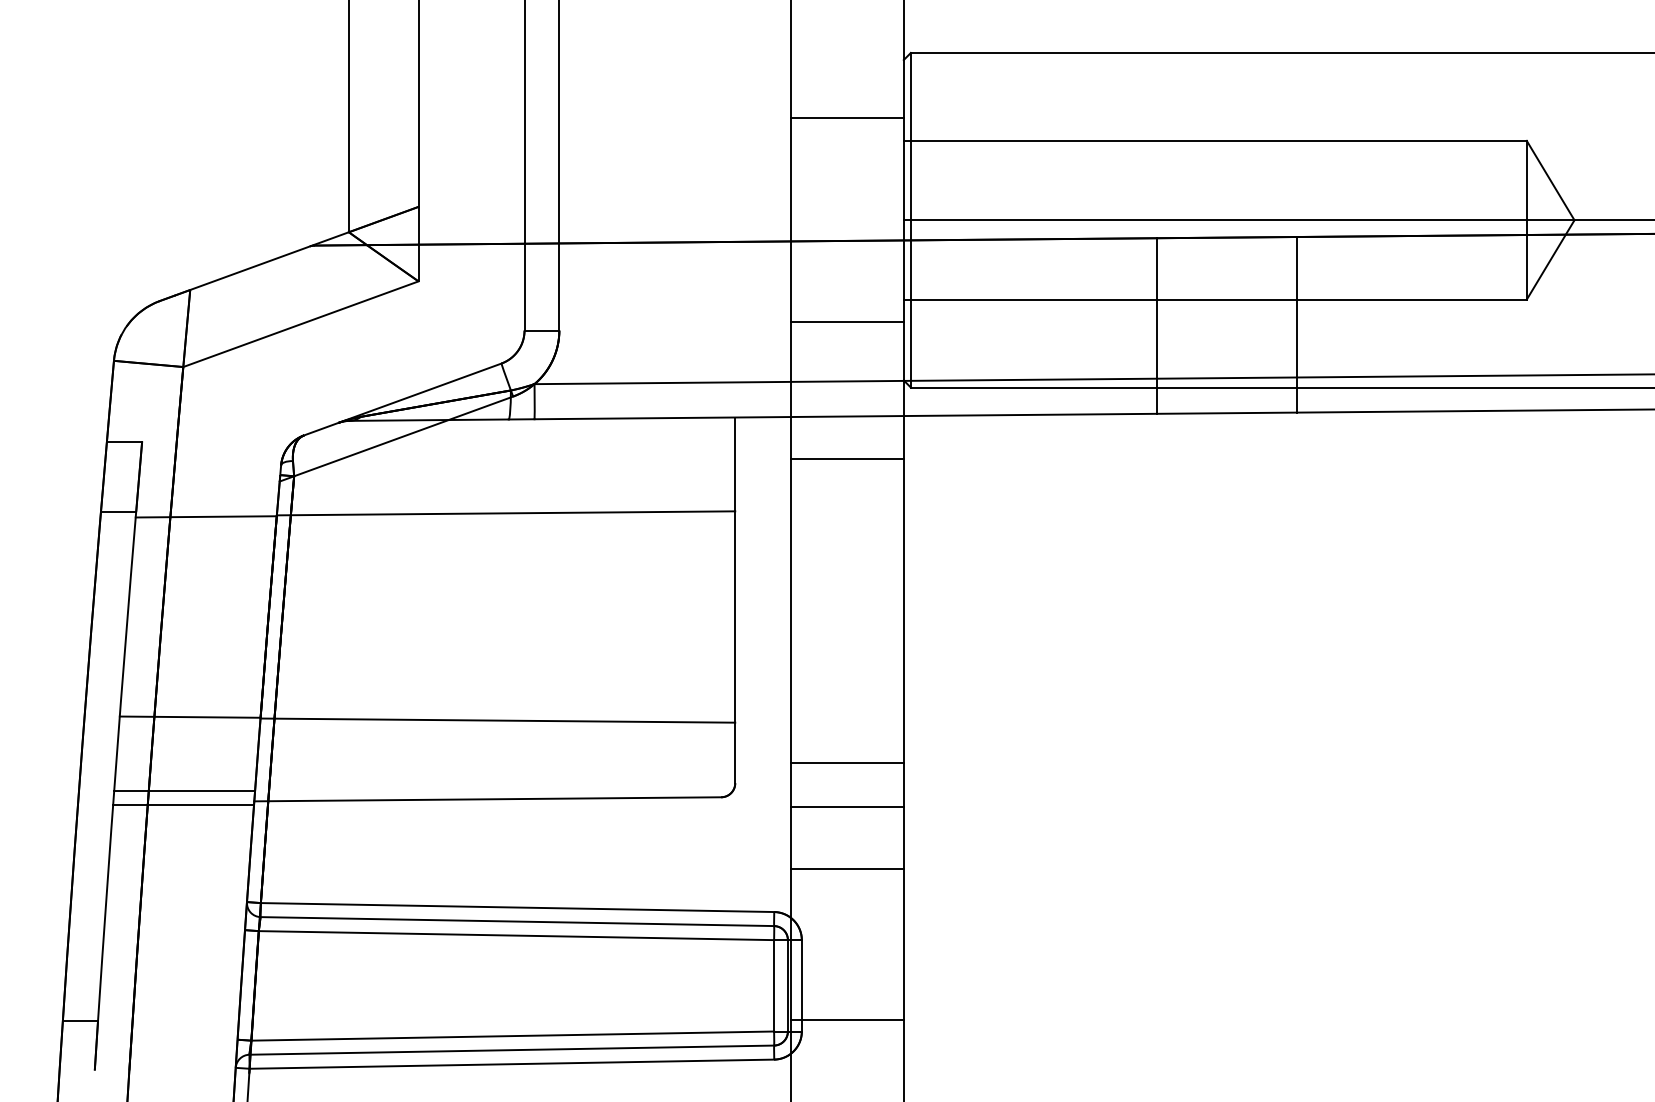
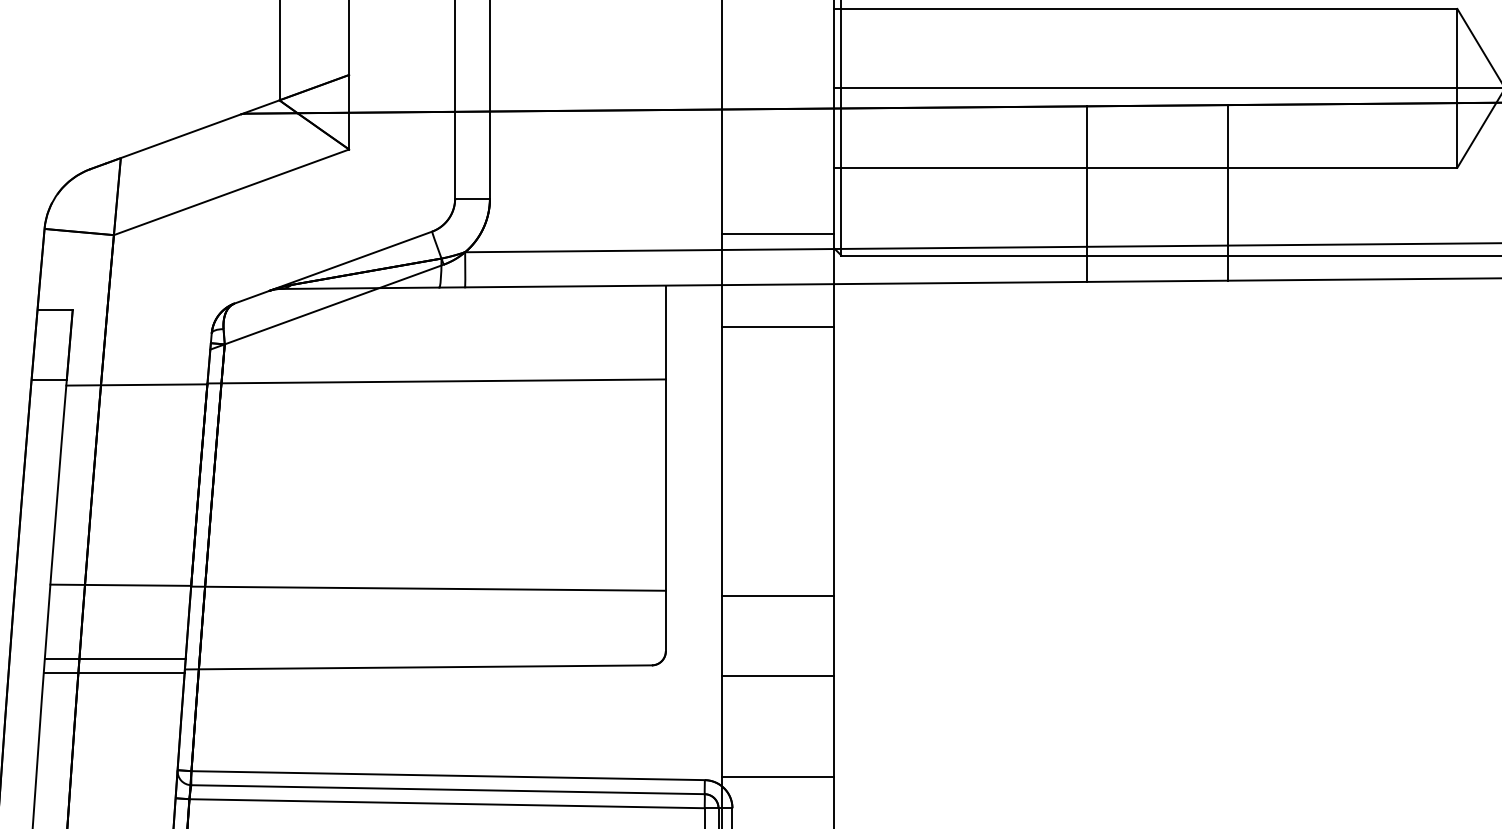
line: (847, 322) -> (778, 234), moved
line: (847, 763) -> (778, 596), moved
line: (847, 868) -> (778, 776), moved

